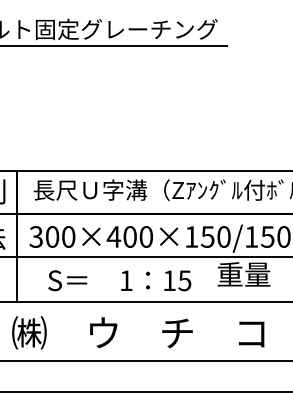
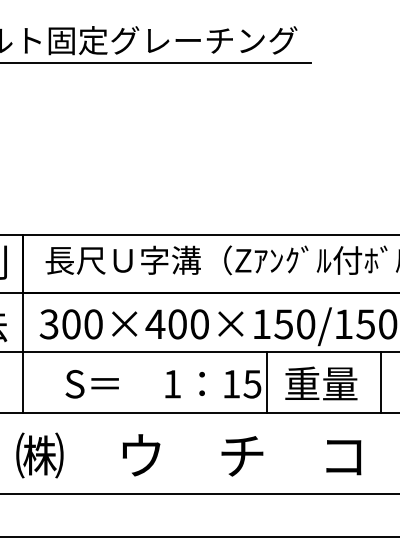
text: (244, 274) -> (321, 383), moved
line: (195, 279) -> (266, 382), added
line: (278, 279) -> (380, 382), added

